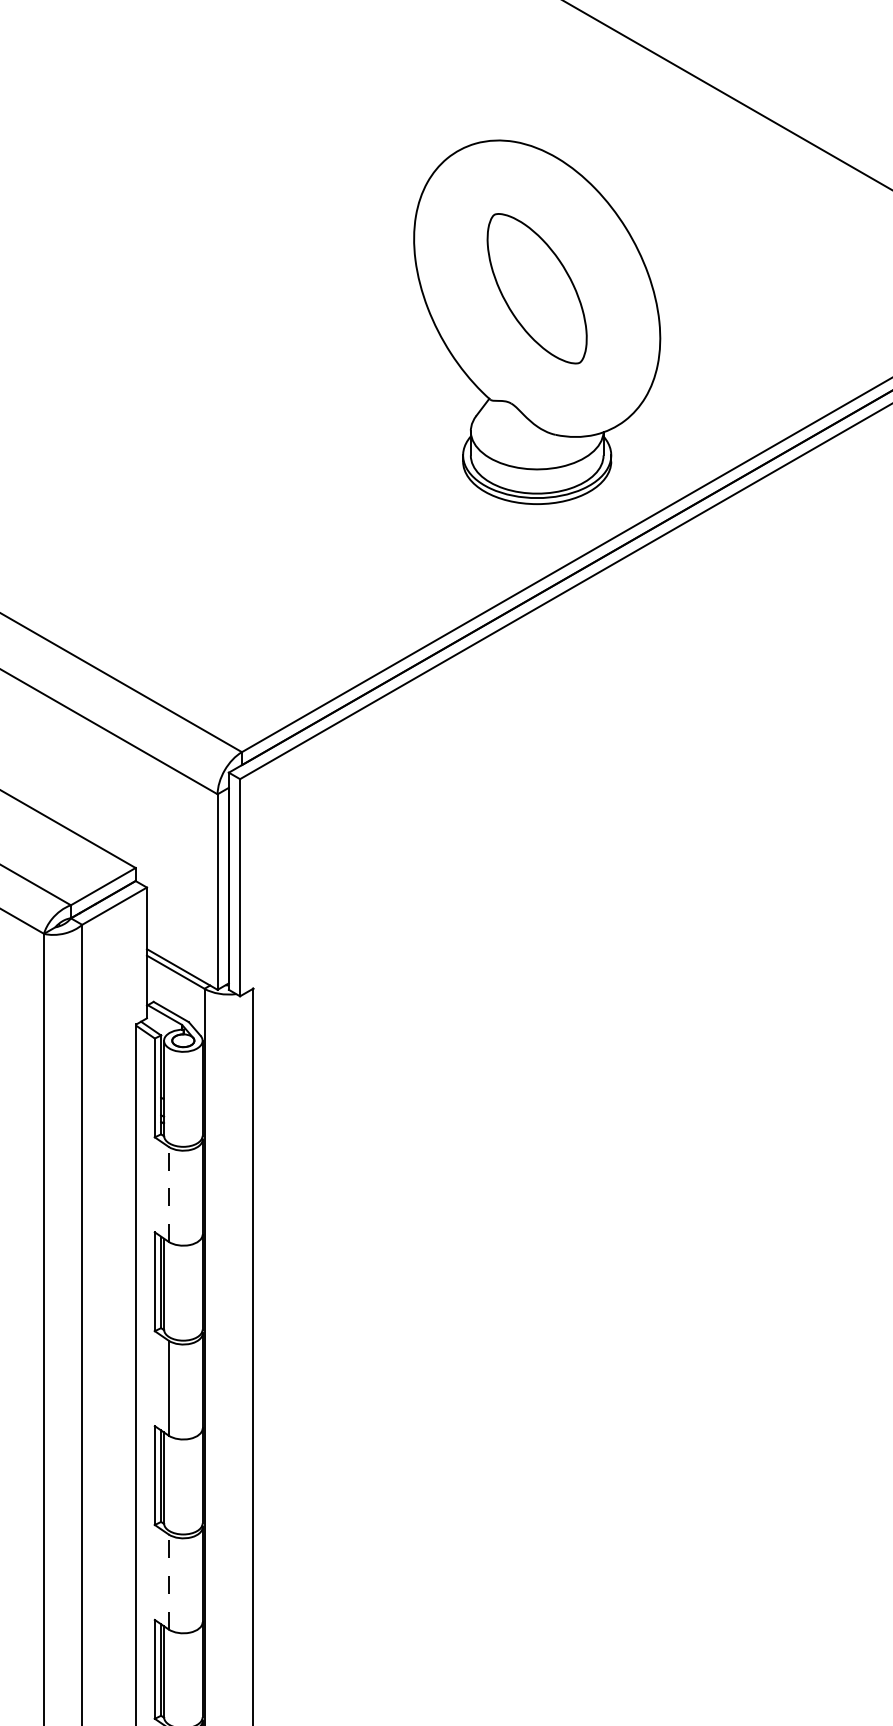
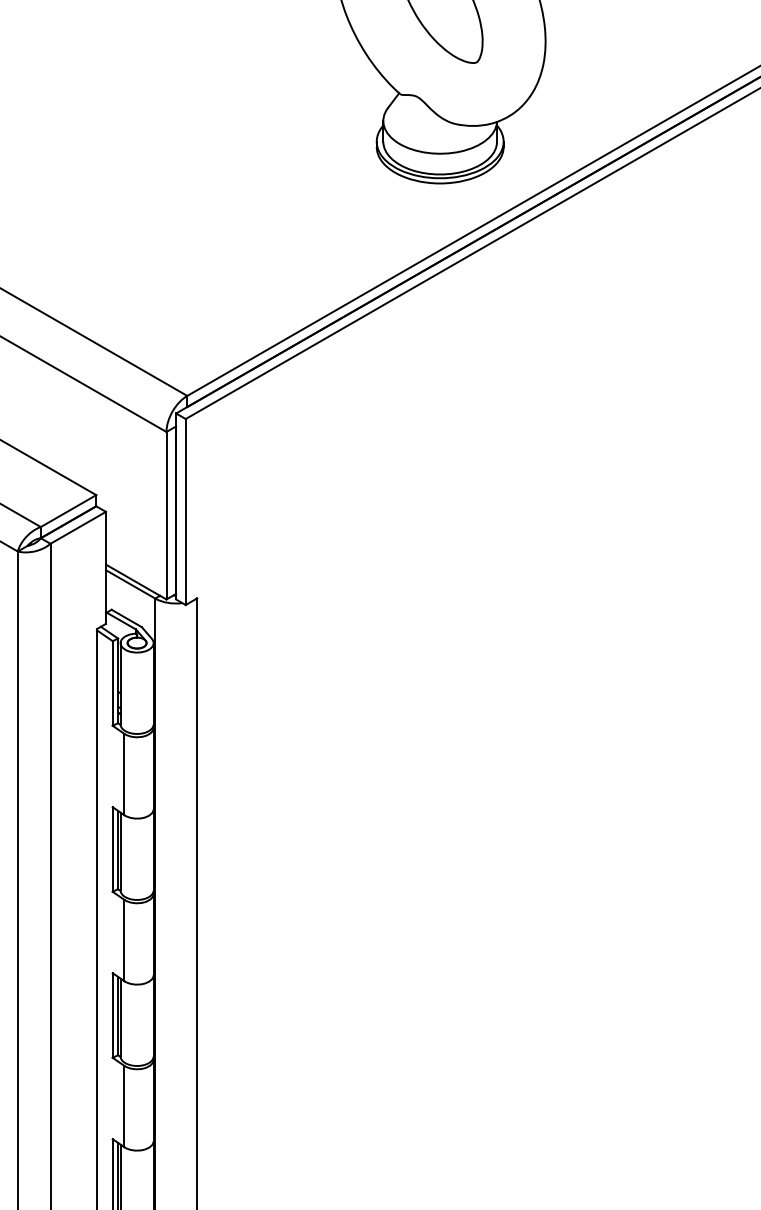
line: (168, 1193) -> (124, 773), dashed -> solid
line: (168, 1581) -> (124, 1106), dashed -> solid

